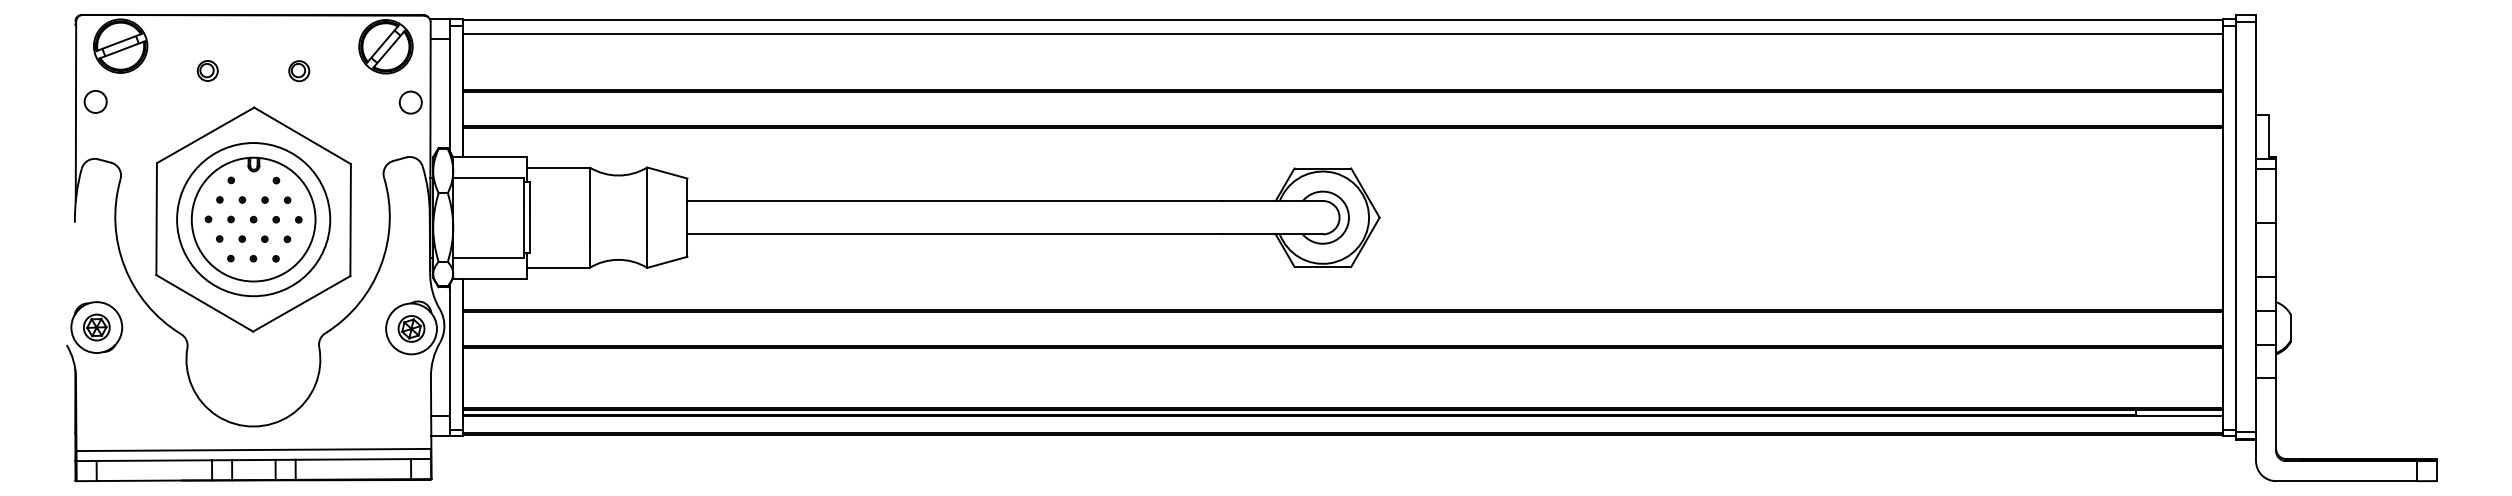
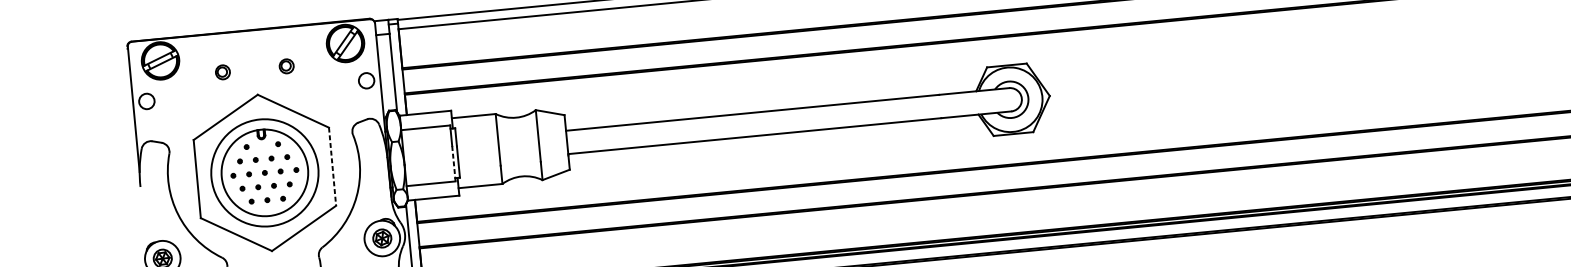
line: (350, 220) -> (332, 167), solid -> dashed
line: (523, 232) -> (453, 163), solid -> dashed

